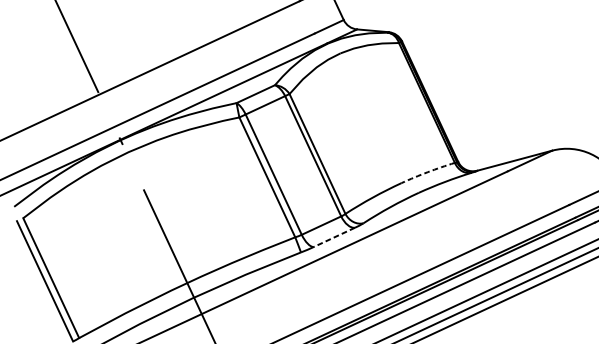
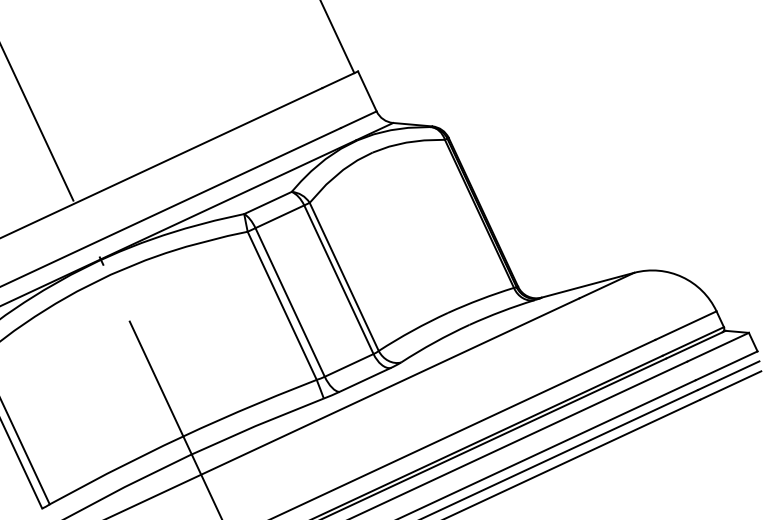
arc: (427, 172) -> (480, 299), dashed -> solid
line: (333, 237) -> (364, 380), dashed -> solid

